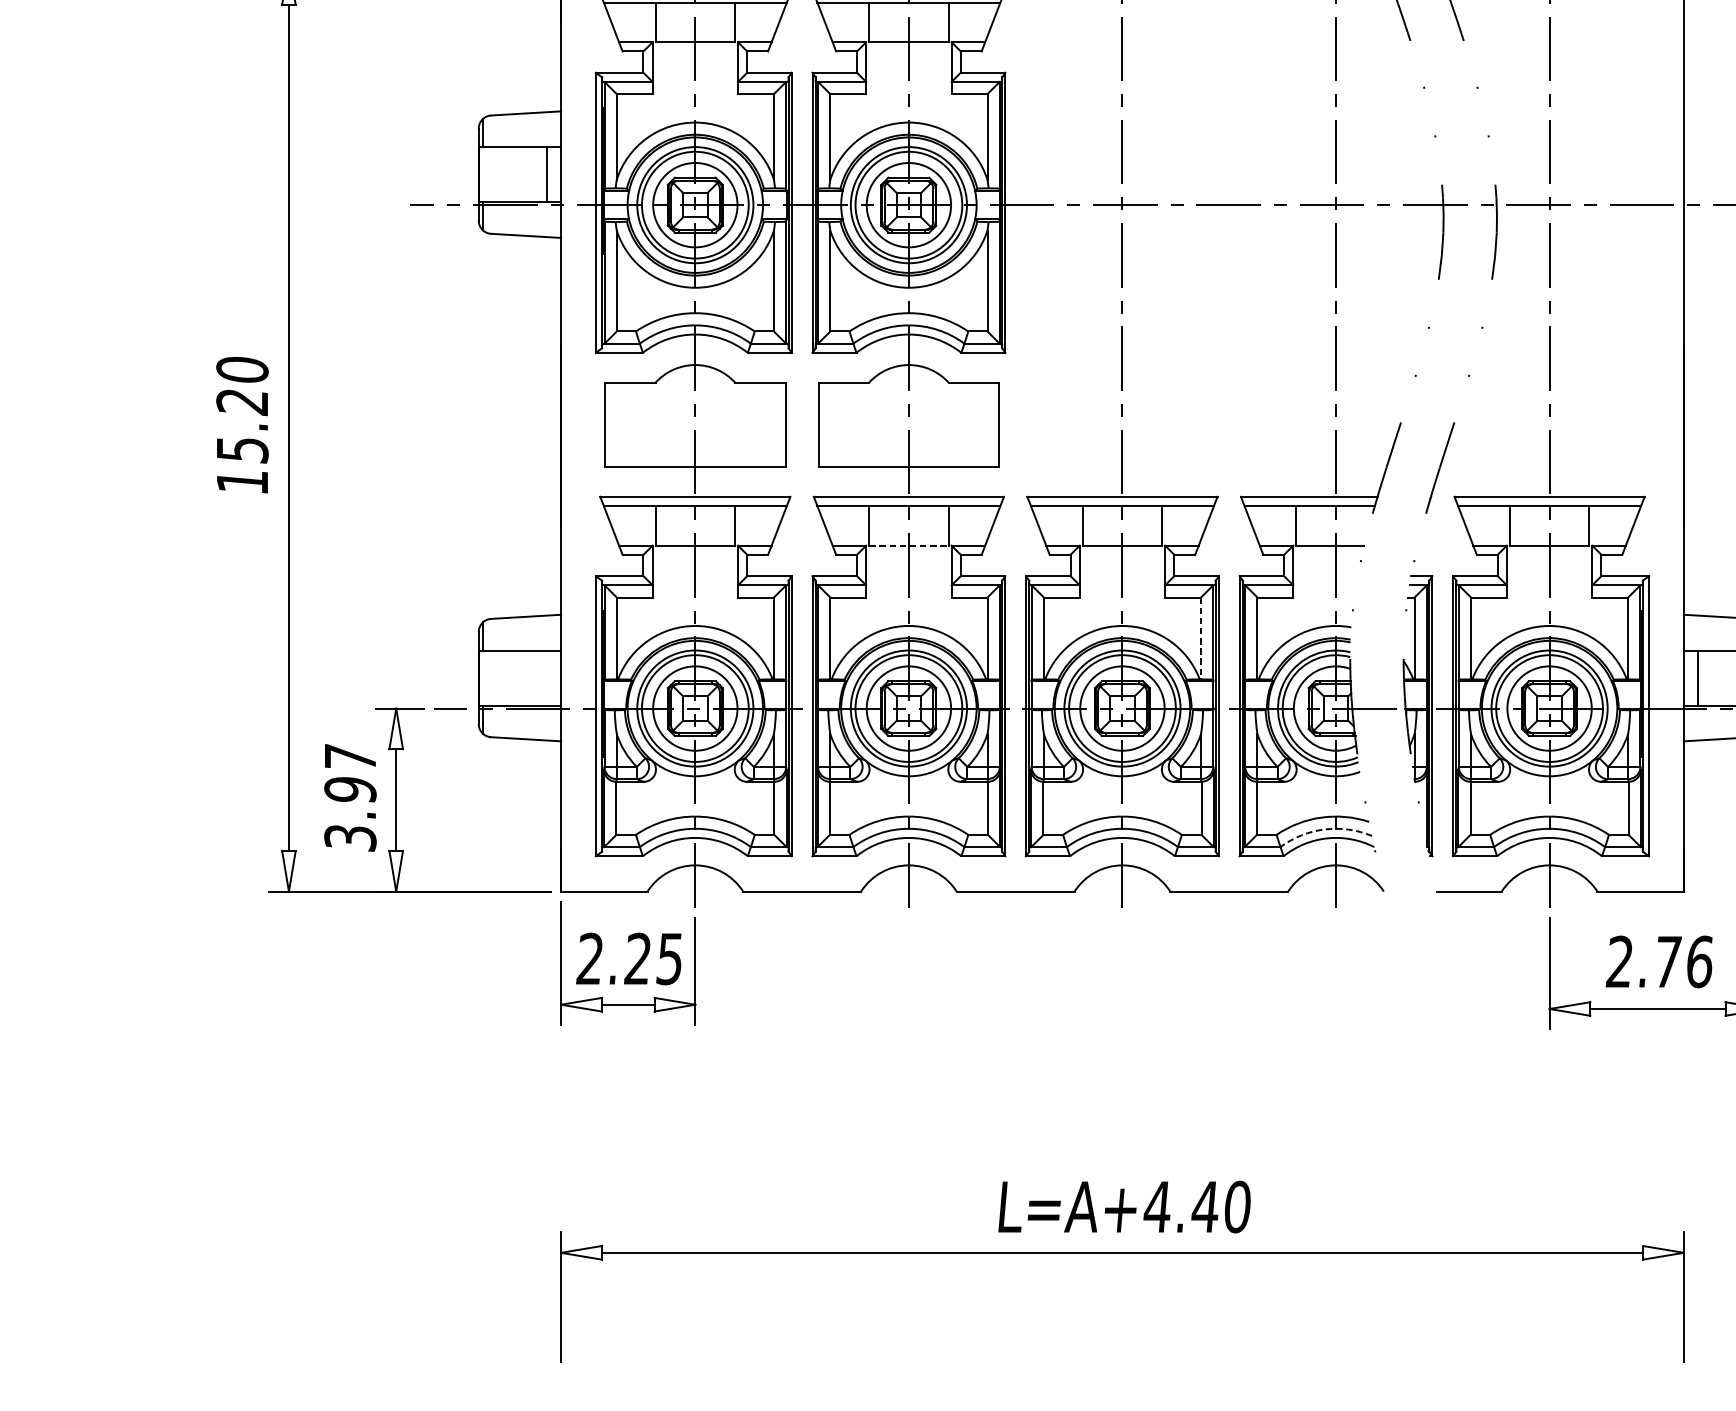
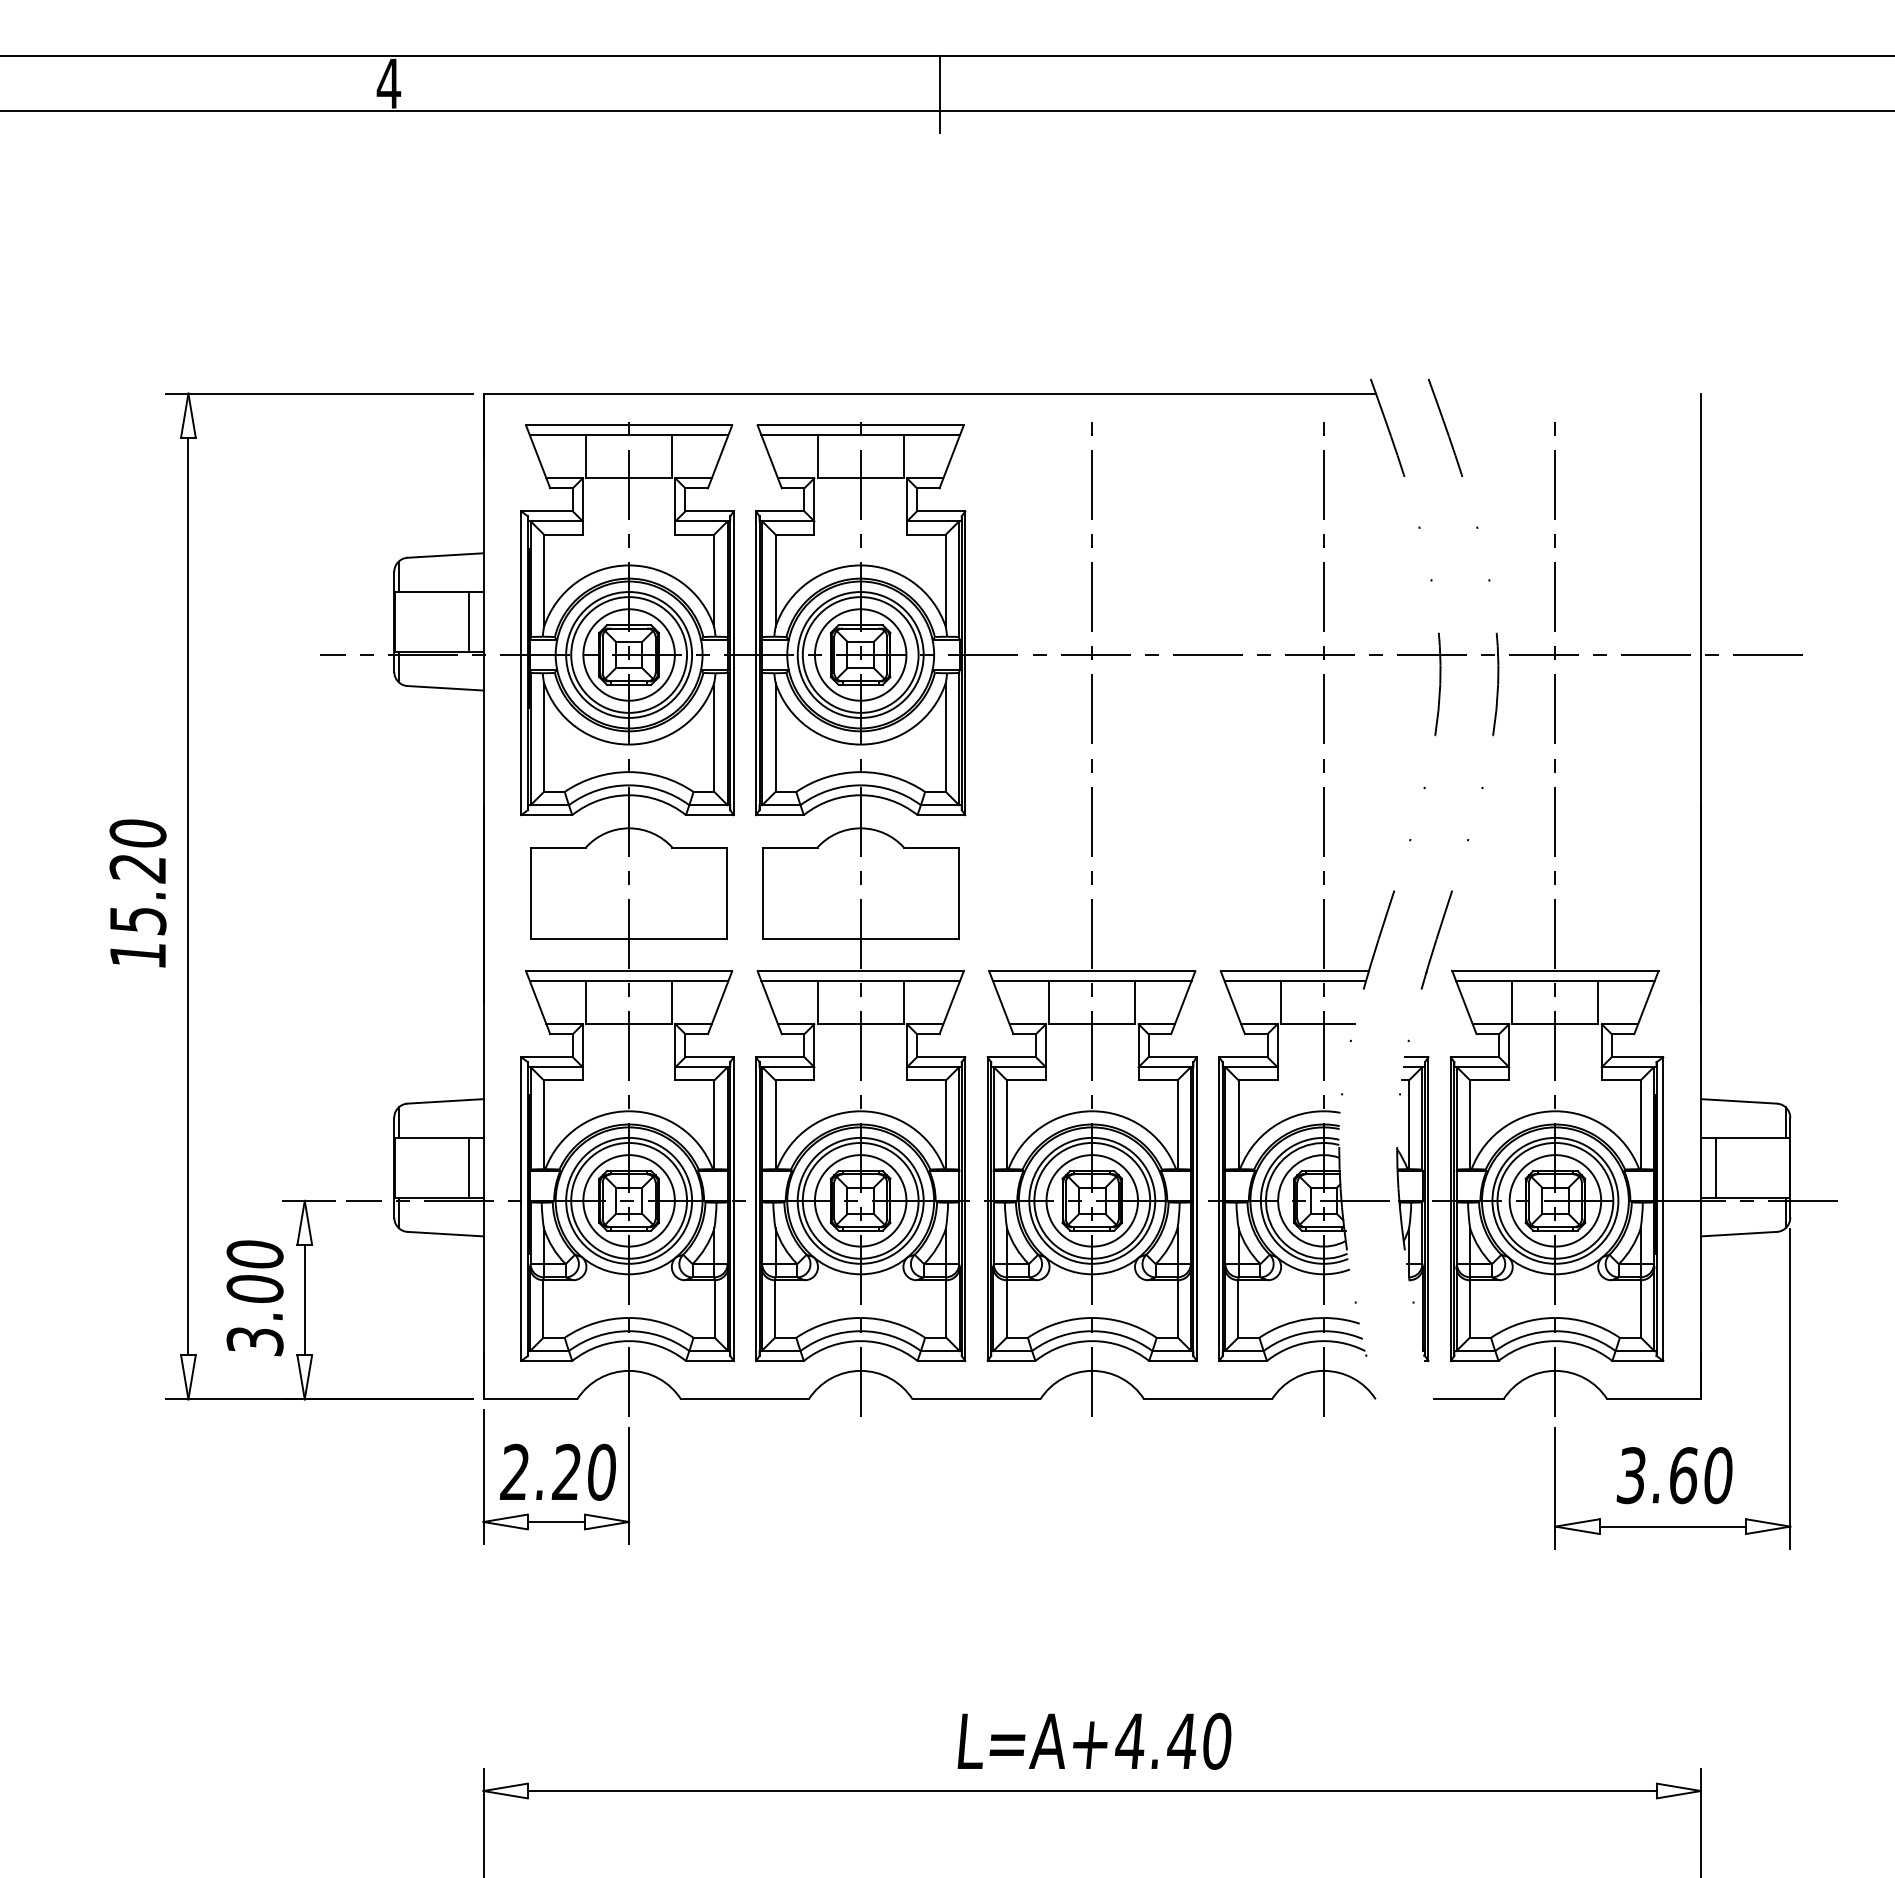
line: (909, 545) -> (861, 1024), dashed -> solid
line: (1201, 639) -> (1177, 1125), dashed -> solid
line: (547, 677) -> (468, 1167), added
text: (349, 773) -> (254, 1271), 3.97 -> 3.00
arc: (1324, 829) -> (1311, 1331), dashed -> solid
text: (668, 958) -> (600, 1471), 2.25 -> 2.20
text: (1659, 961) -> (1674, 1475), 2.76 -> 3.60

